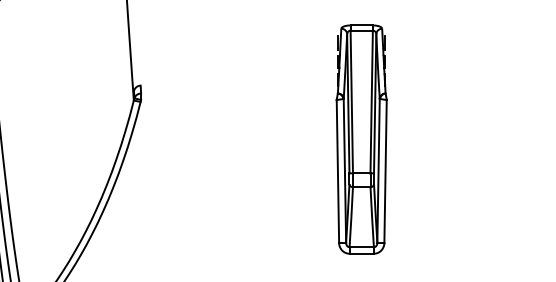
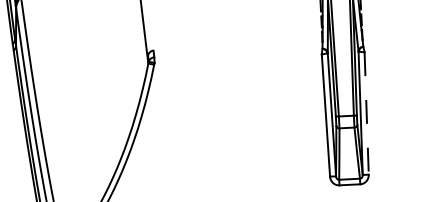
line: (385, 171) -> (366, 113), solid -> dashed

